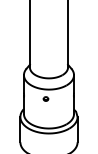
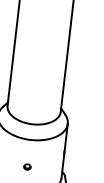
part: (45, 98) -> (26, 166), moved

